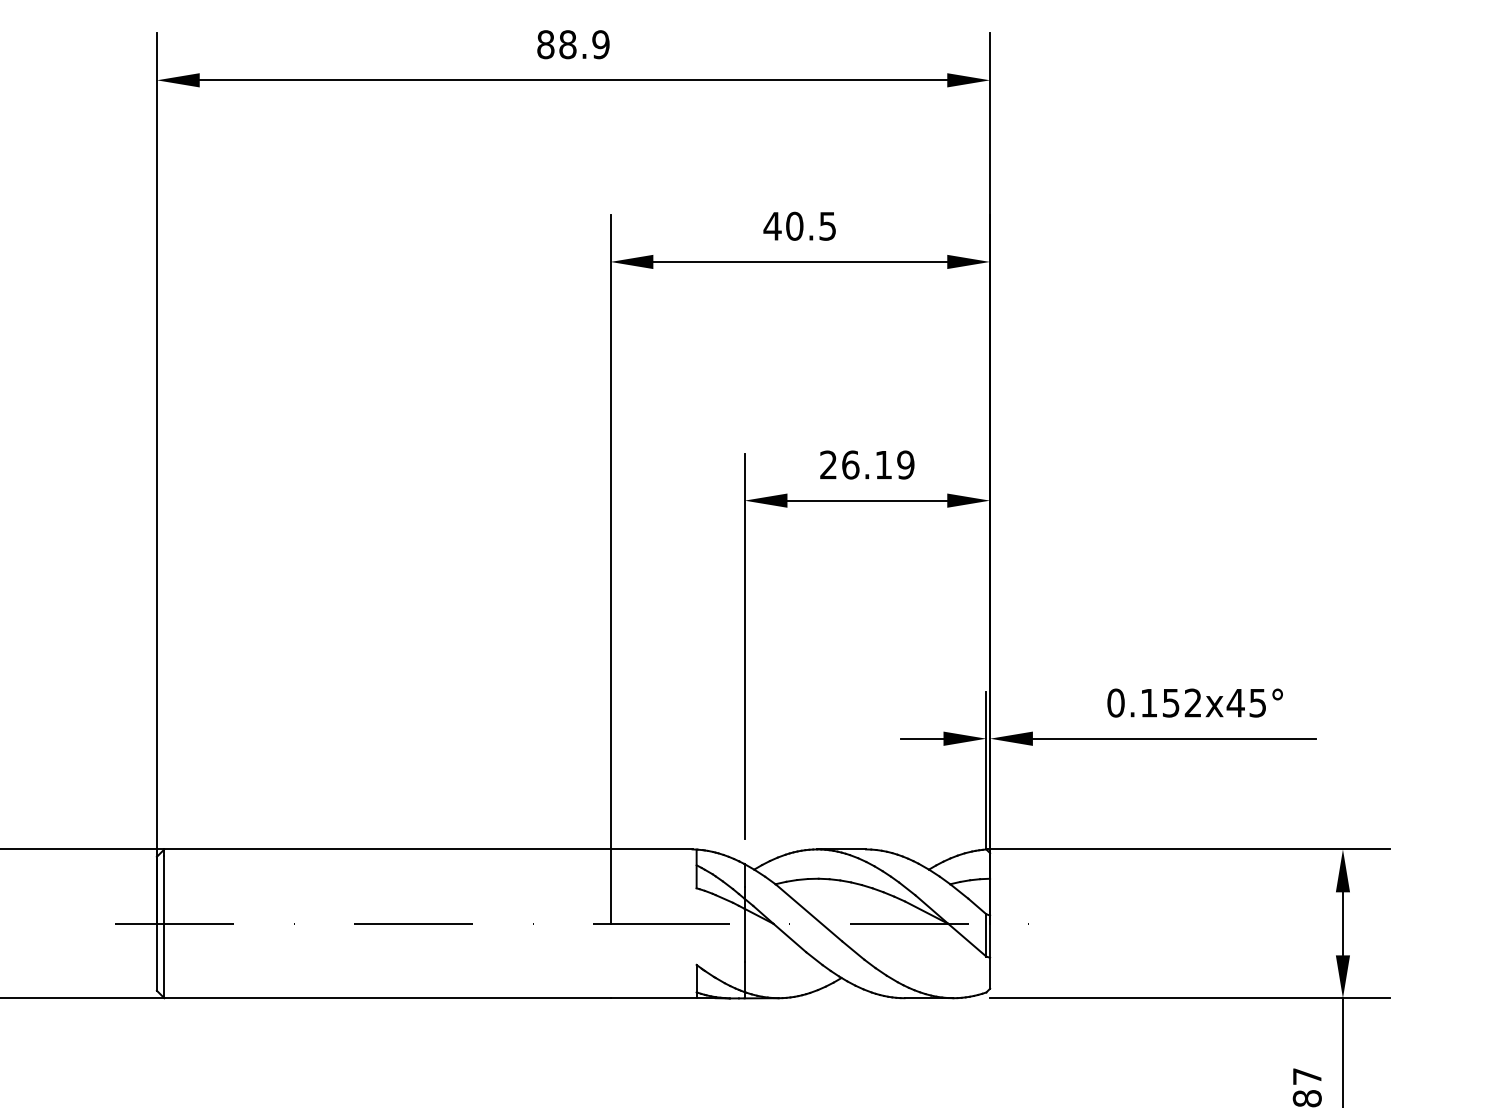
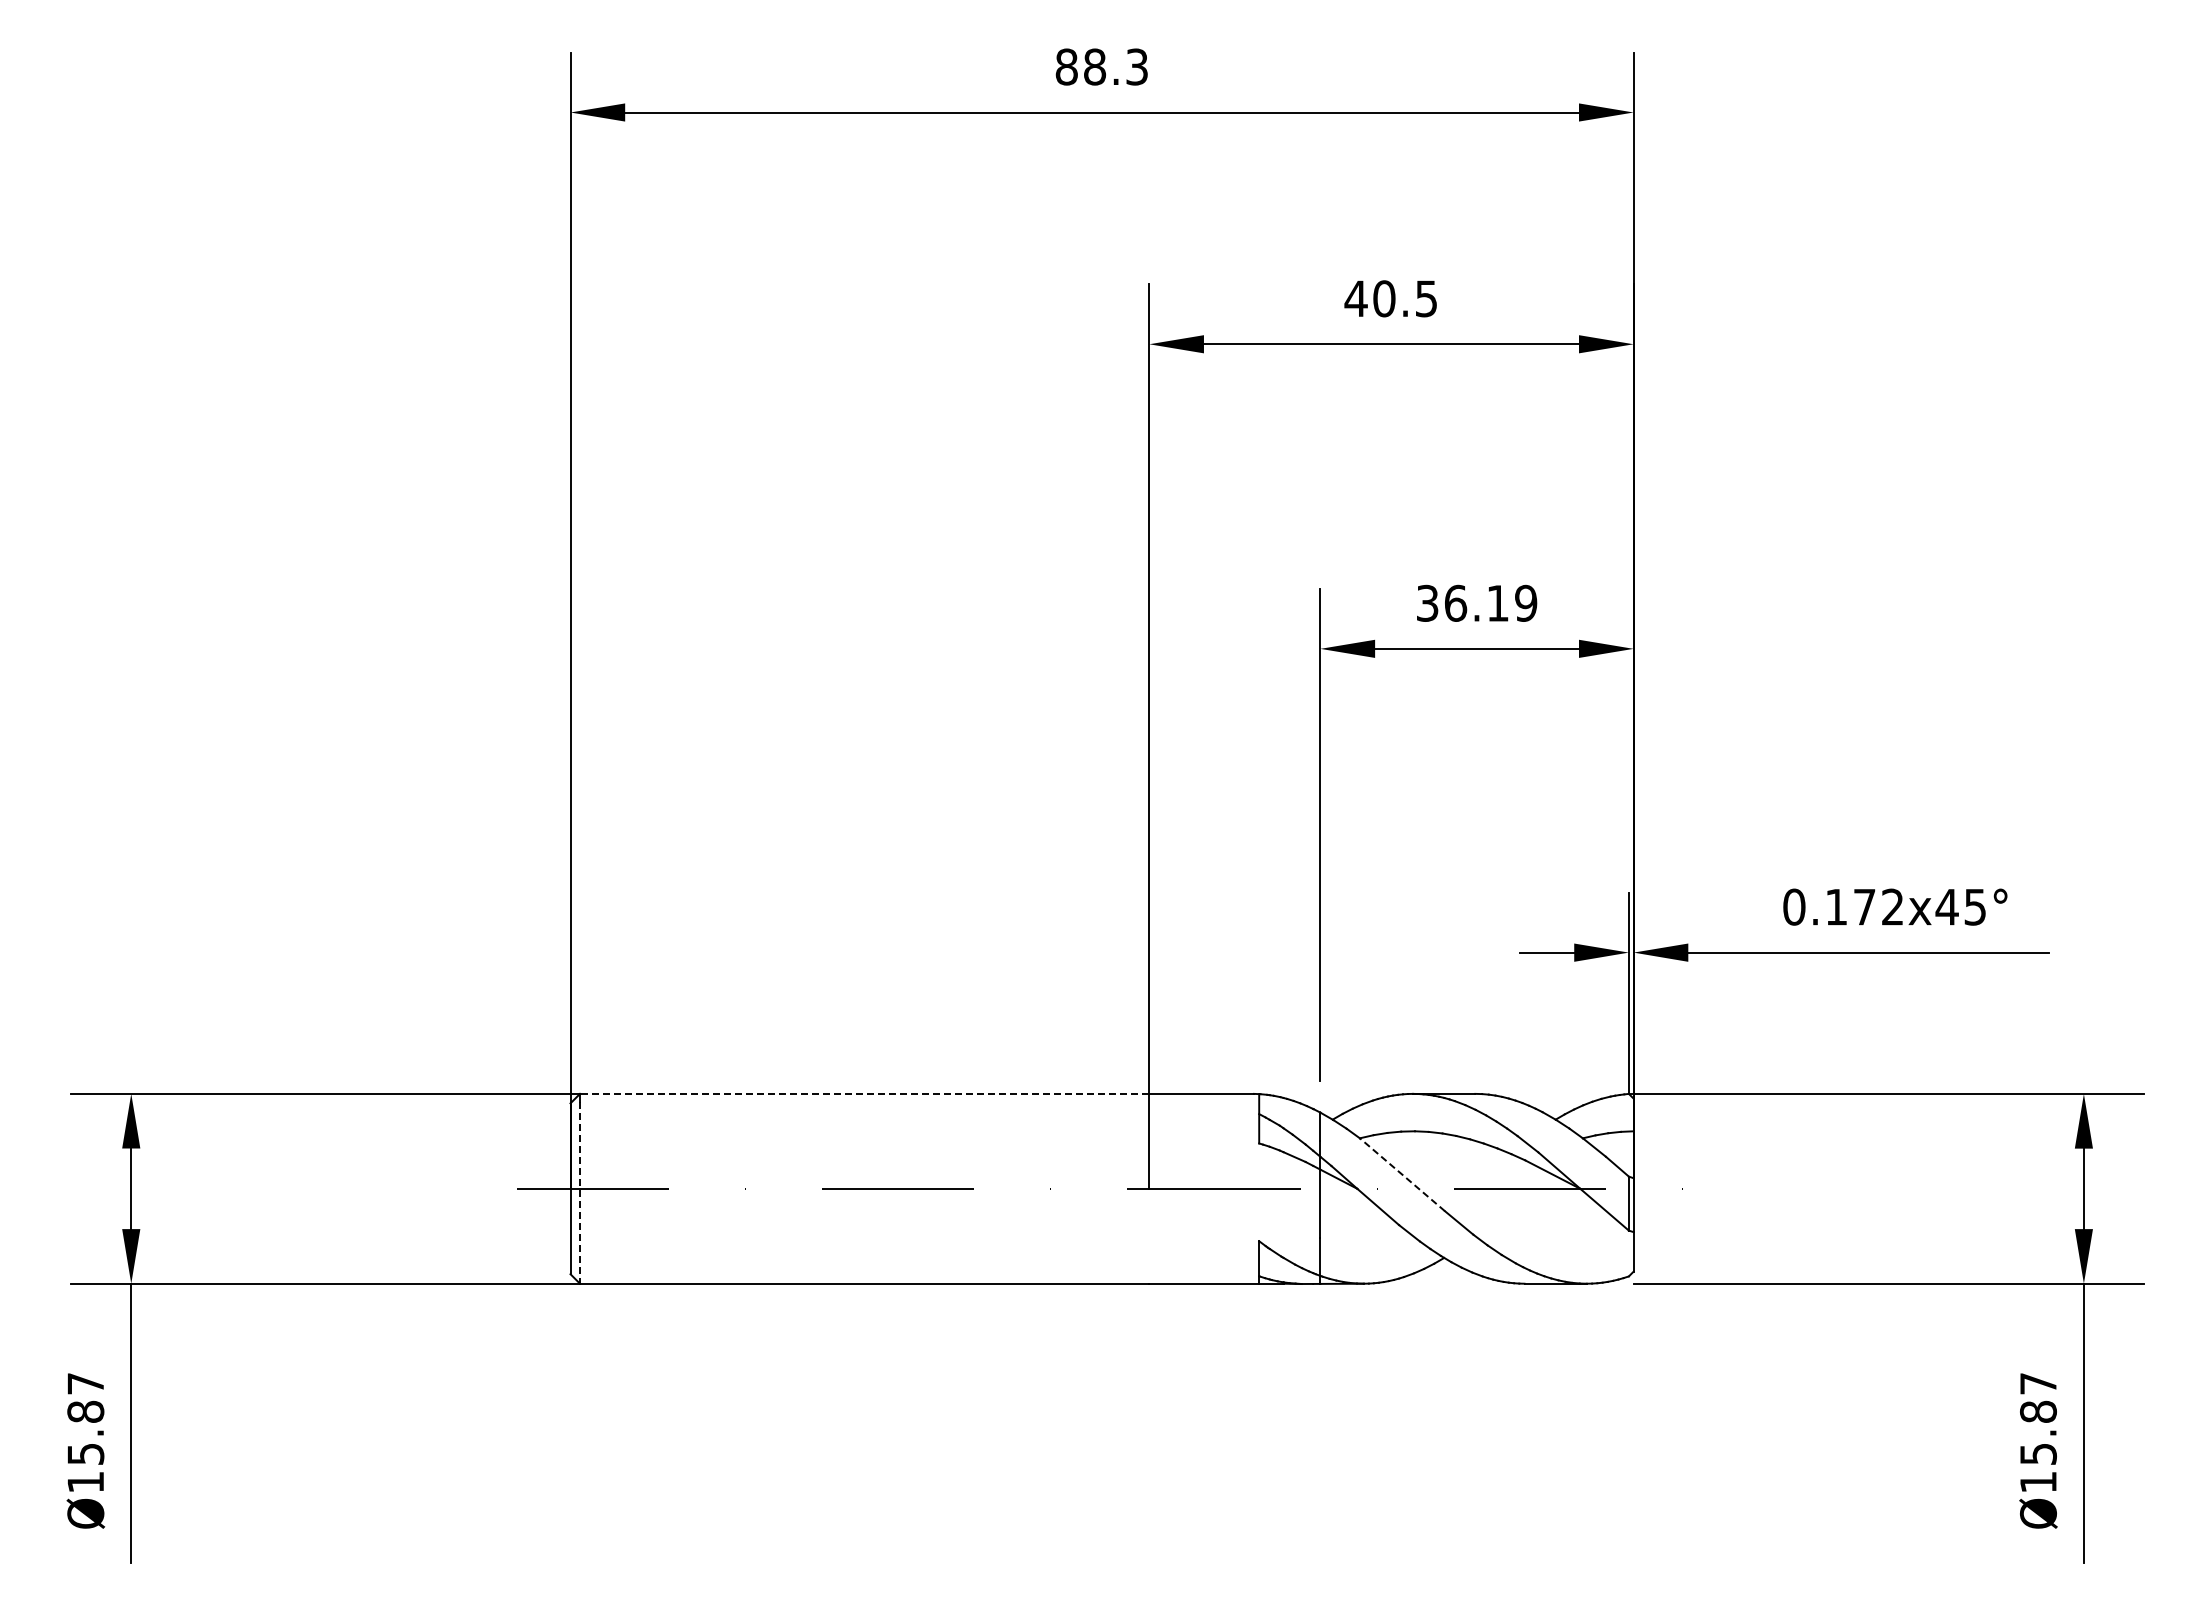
text: (601, 44) -> (1137, 66), 88.9 -> 88.3
text: (828, 465) -> (1427, 603), 26.19 -> 36.19
text: (1171, 703) -> (1864, 907), 0.152x45° -> 0.172x45°
line: (387, 849) -> (864, 1093), solid -> dashed
line: (808, 912) -> (1402, 1174), solid -> dashed
line: (164, 927) -> (580, 1193), solid -> dashed

